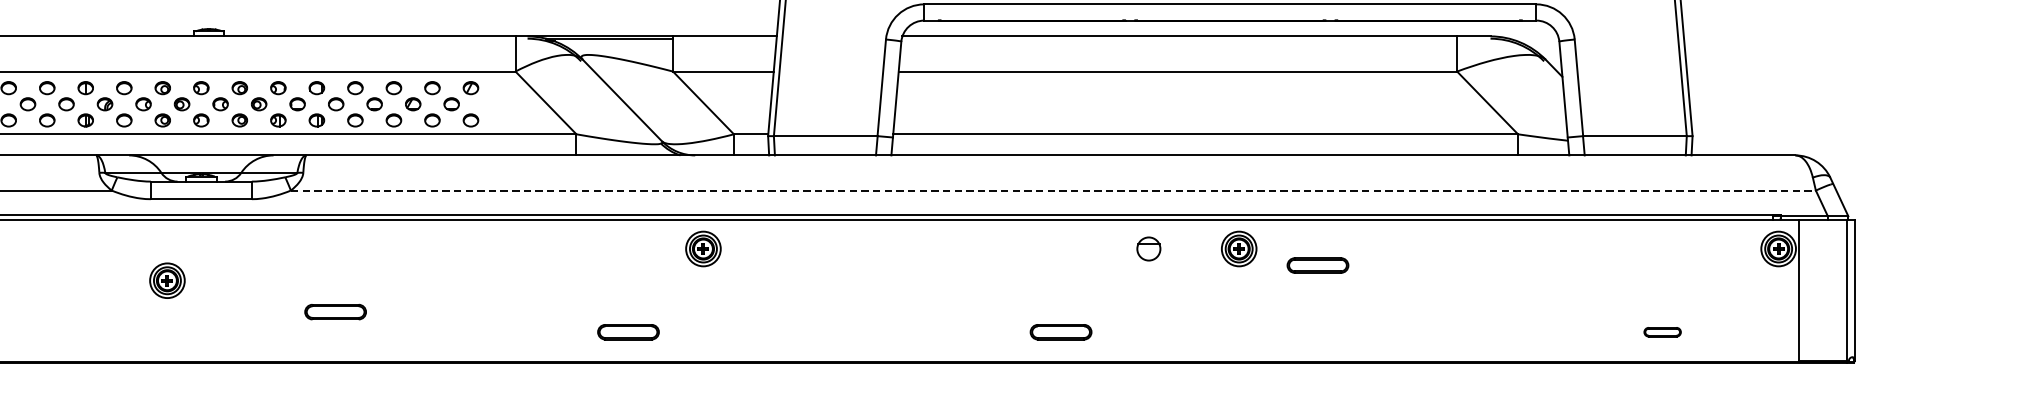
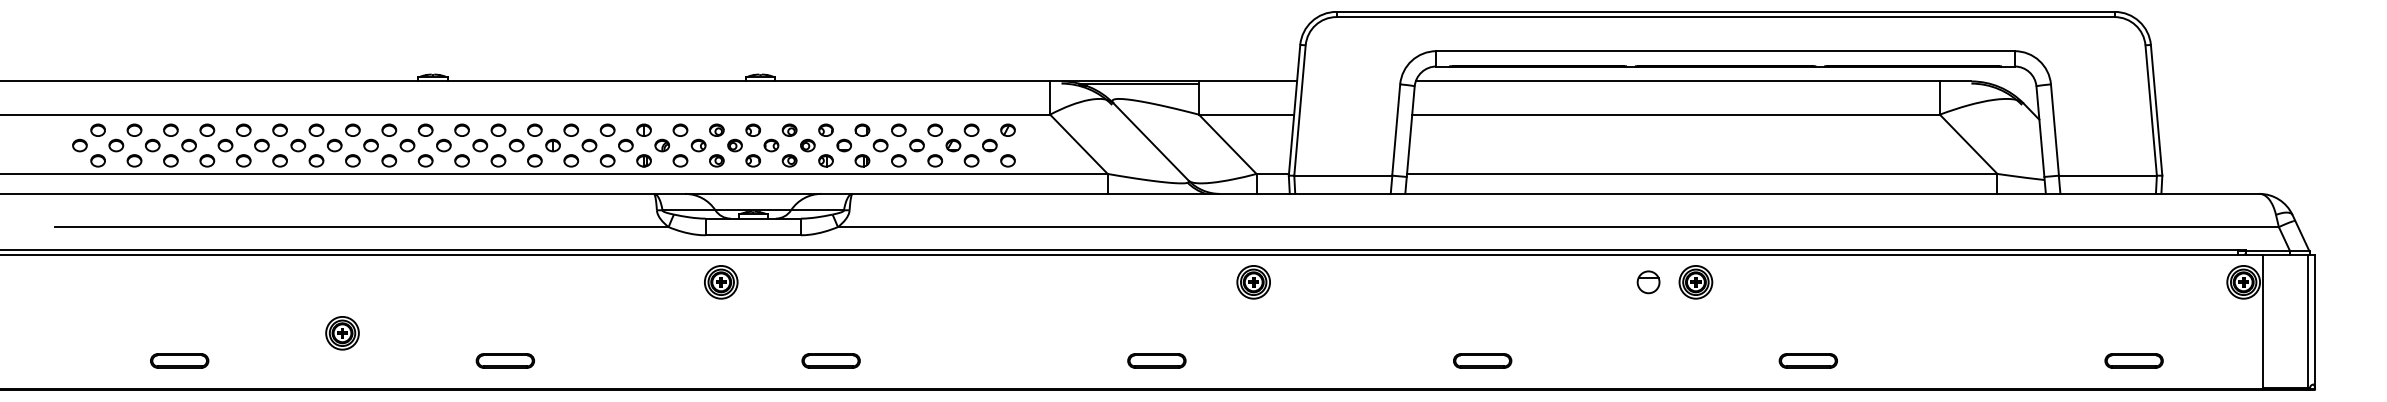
line: (1053, 190) -> (1558, 227), dashed -> solid
part: (703, 249) -> (1253, 282), moved
part: (1238, 249) -> (1695, 282), moved
part: (1317, 265) -> (1807, 360), moved
part: (167, 280) -> (721, 282), moved
part: (334, 311) -> (830, 360), moved
part: (1060, 331) -> (1482, 360), moved
part: (1662, 331) -> (2133, 360), size x1.67

